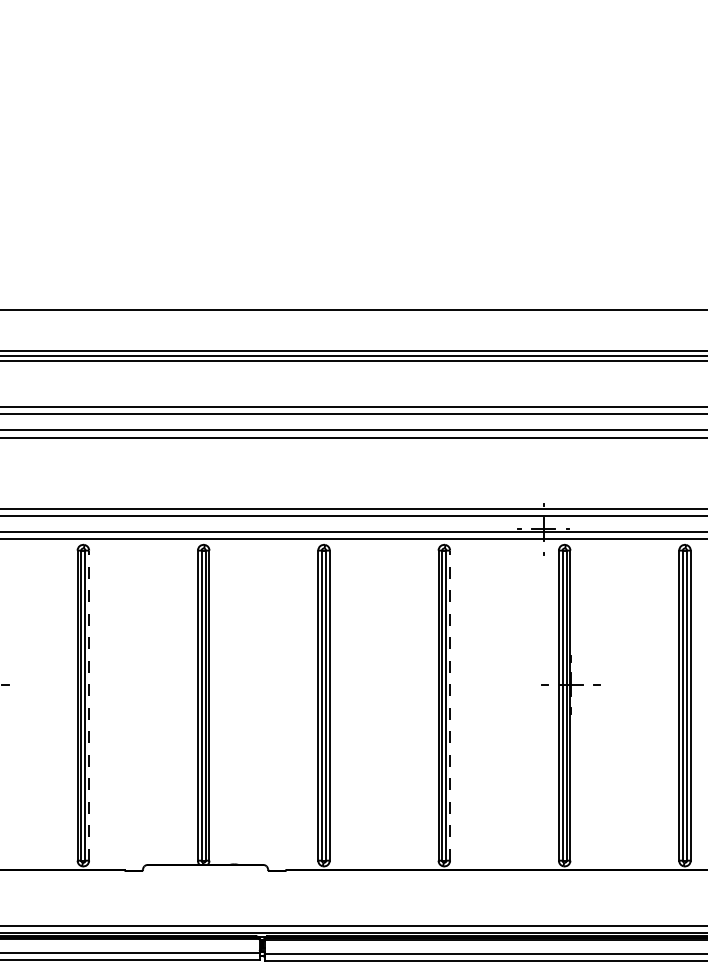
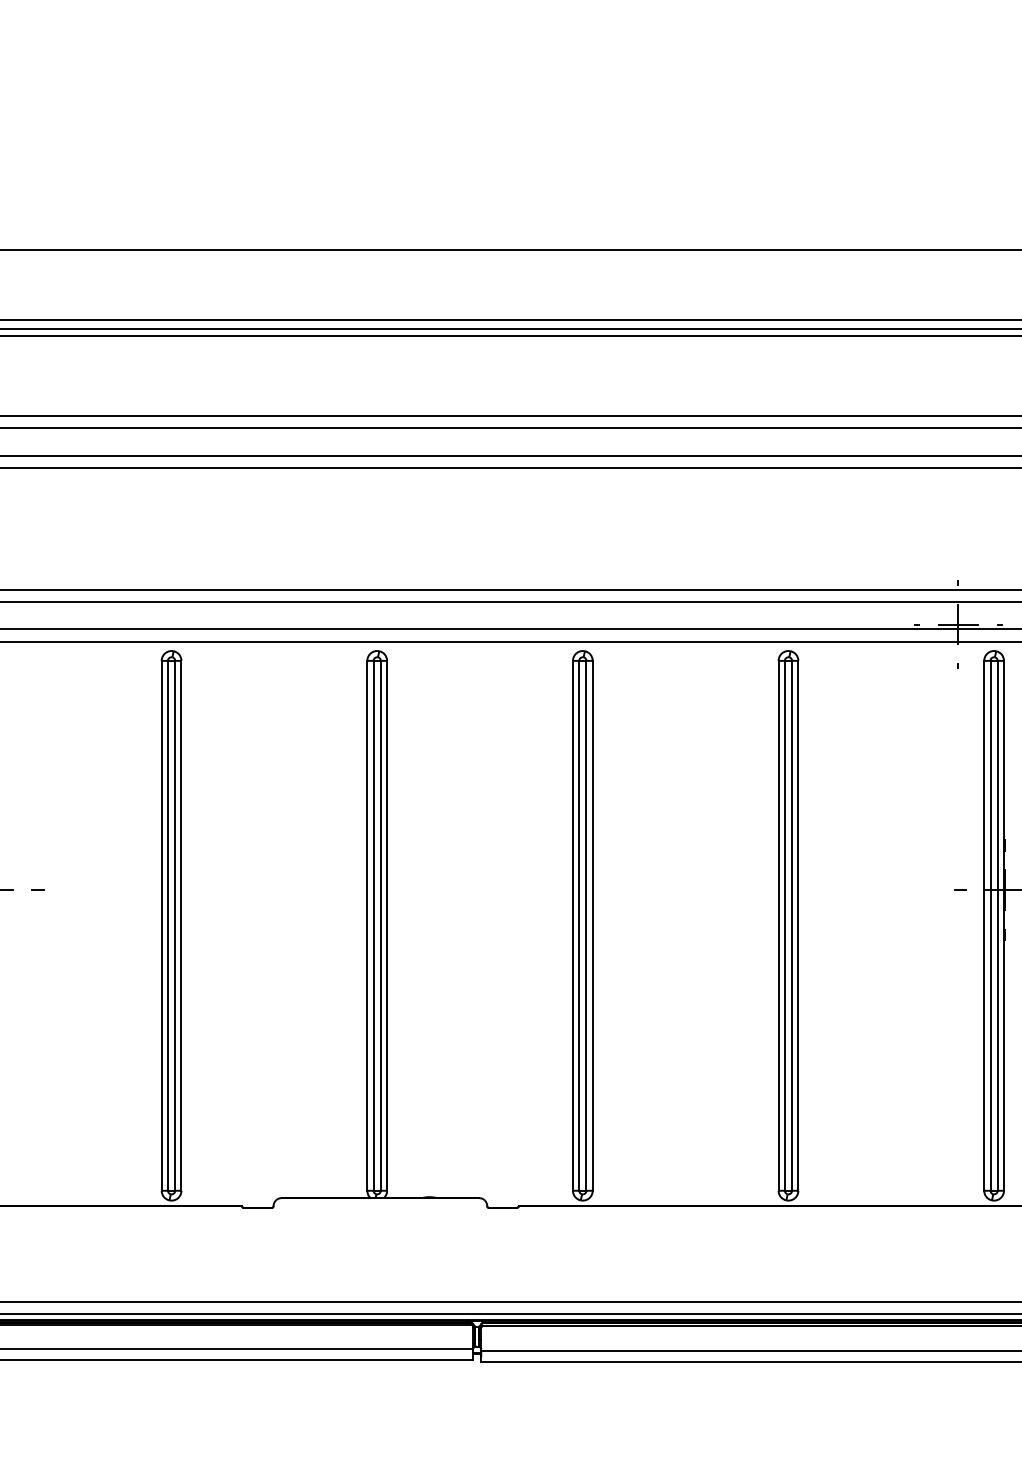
line: (89, 705) -> (182, 925), dashed -> solid
line: (450, 705) -> (799, 925), dashed -> solid

